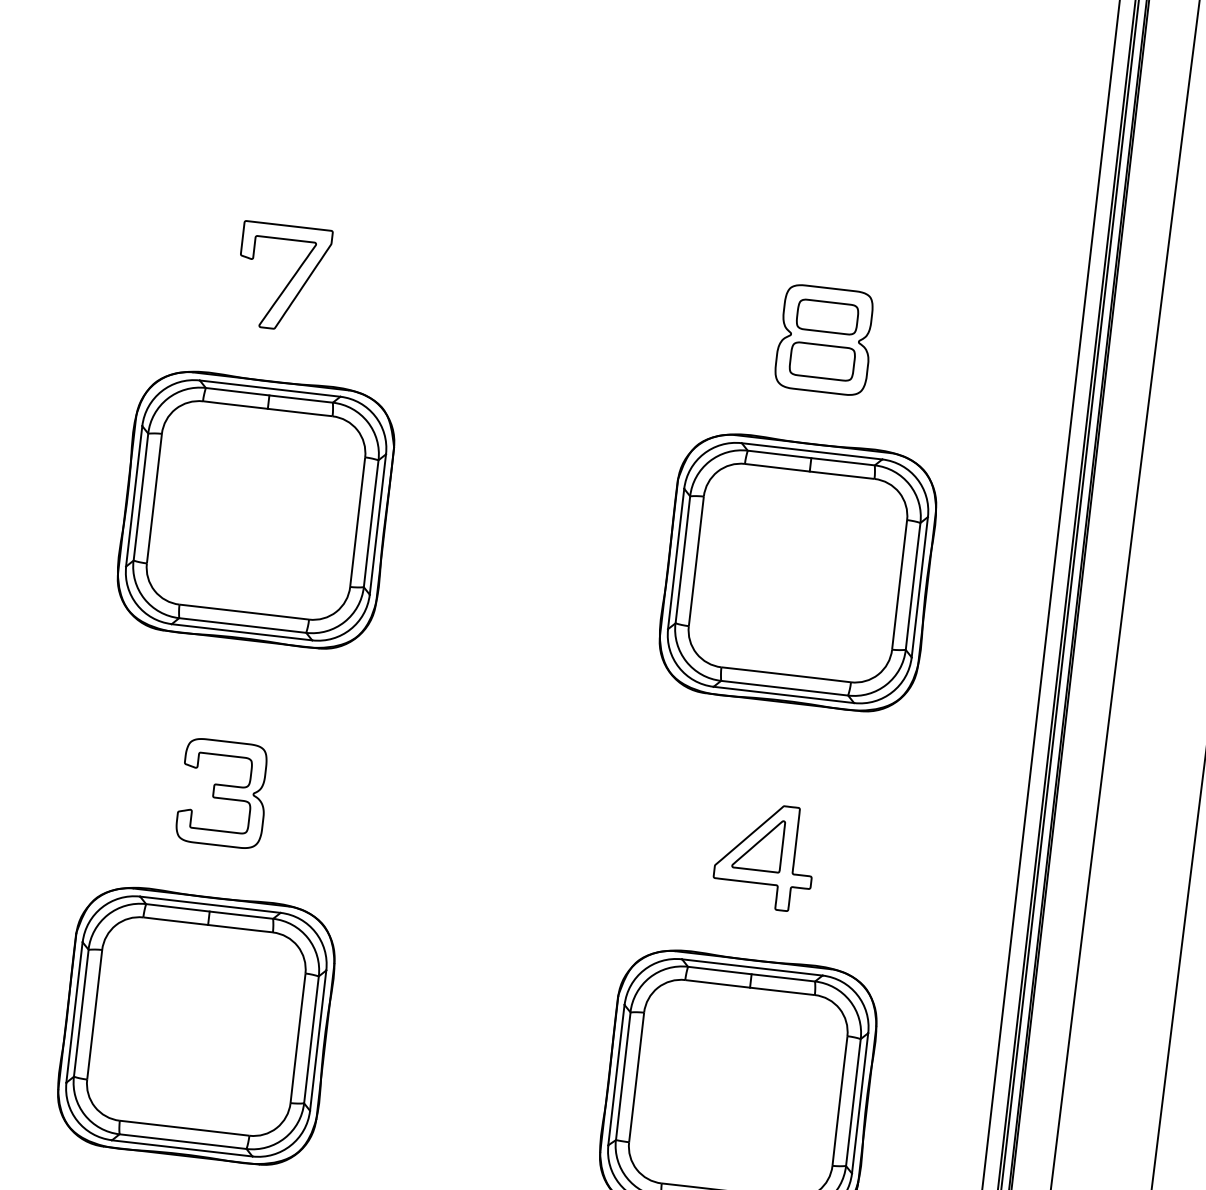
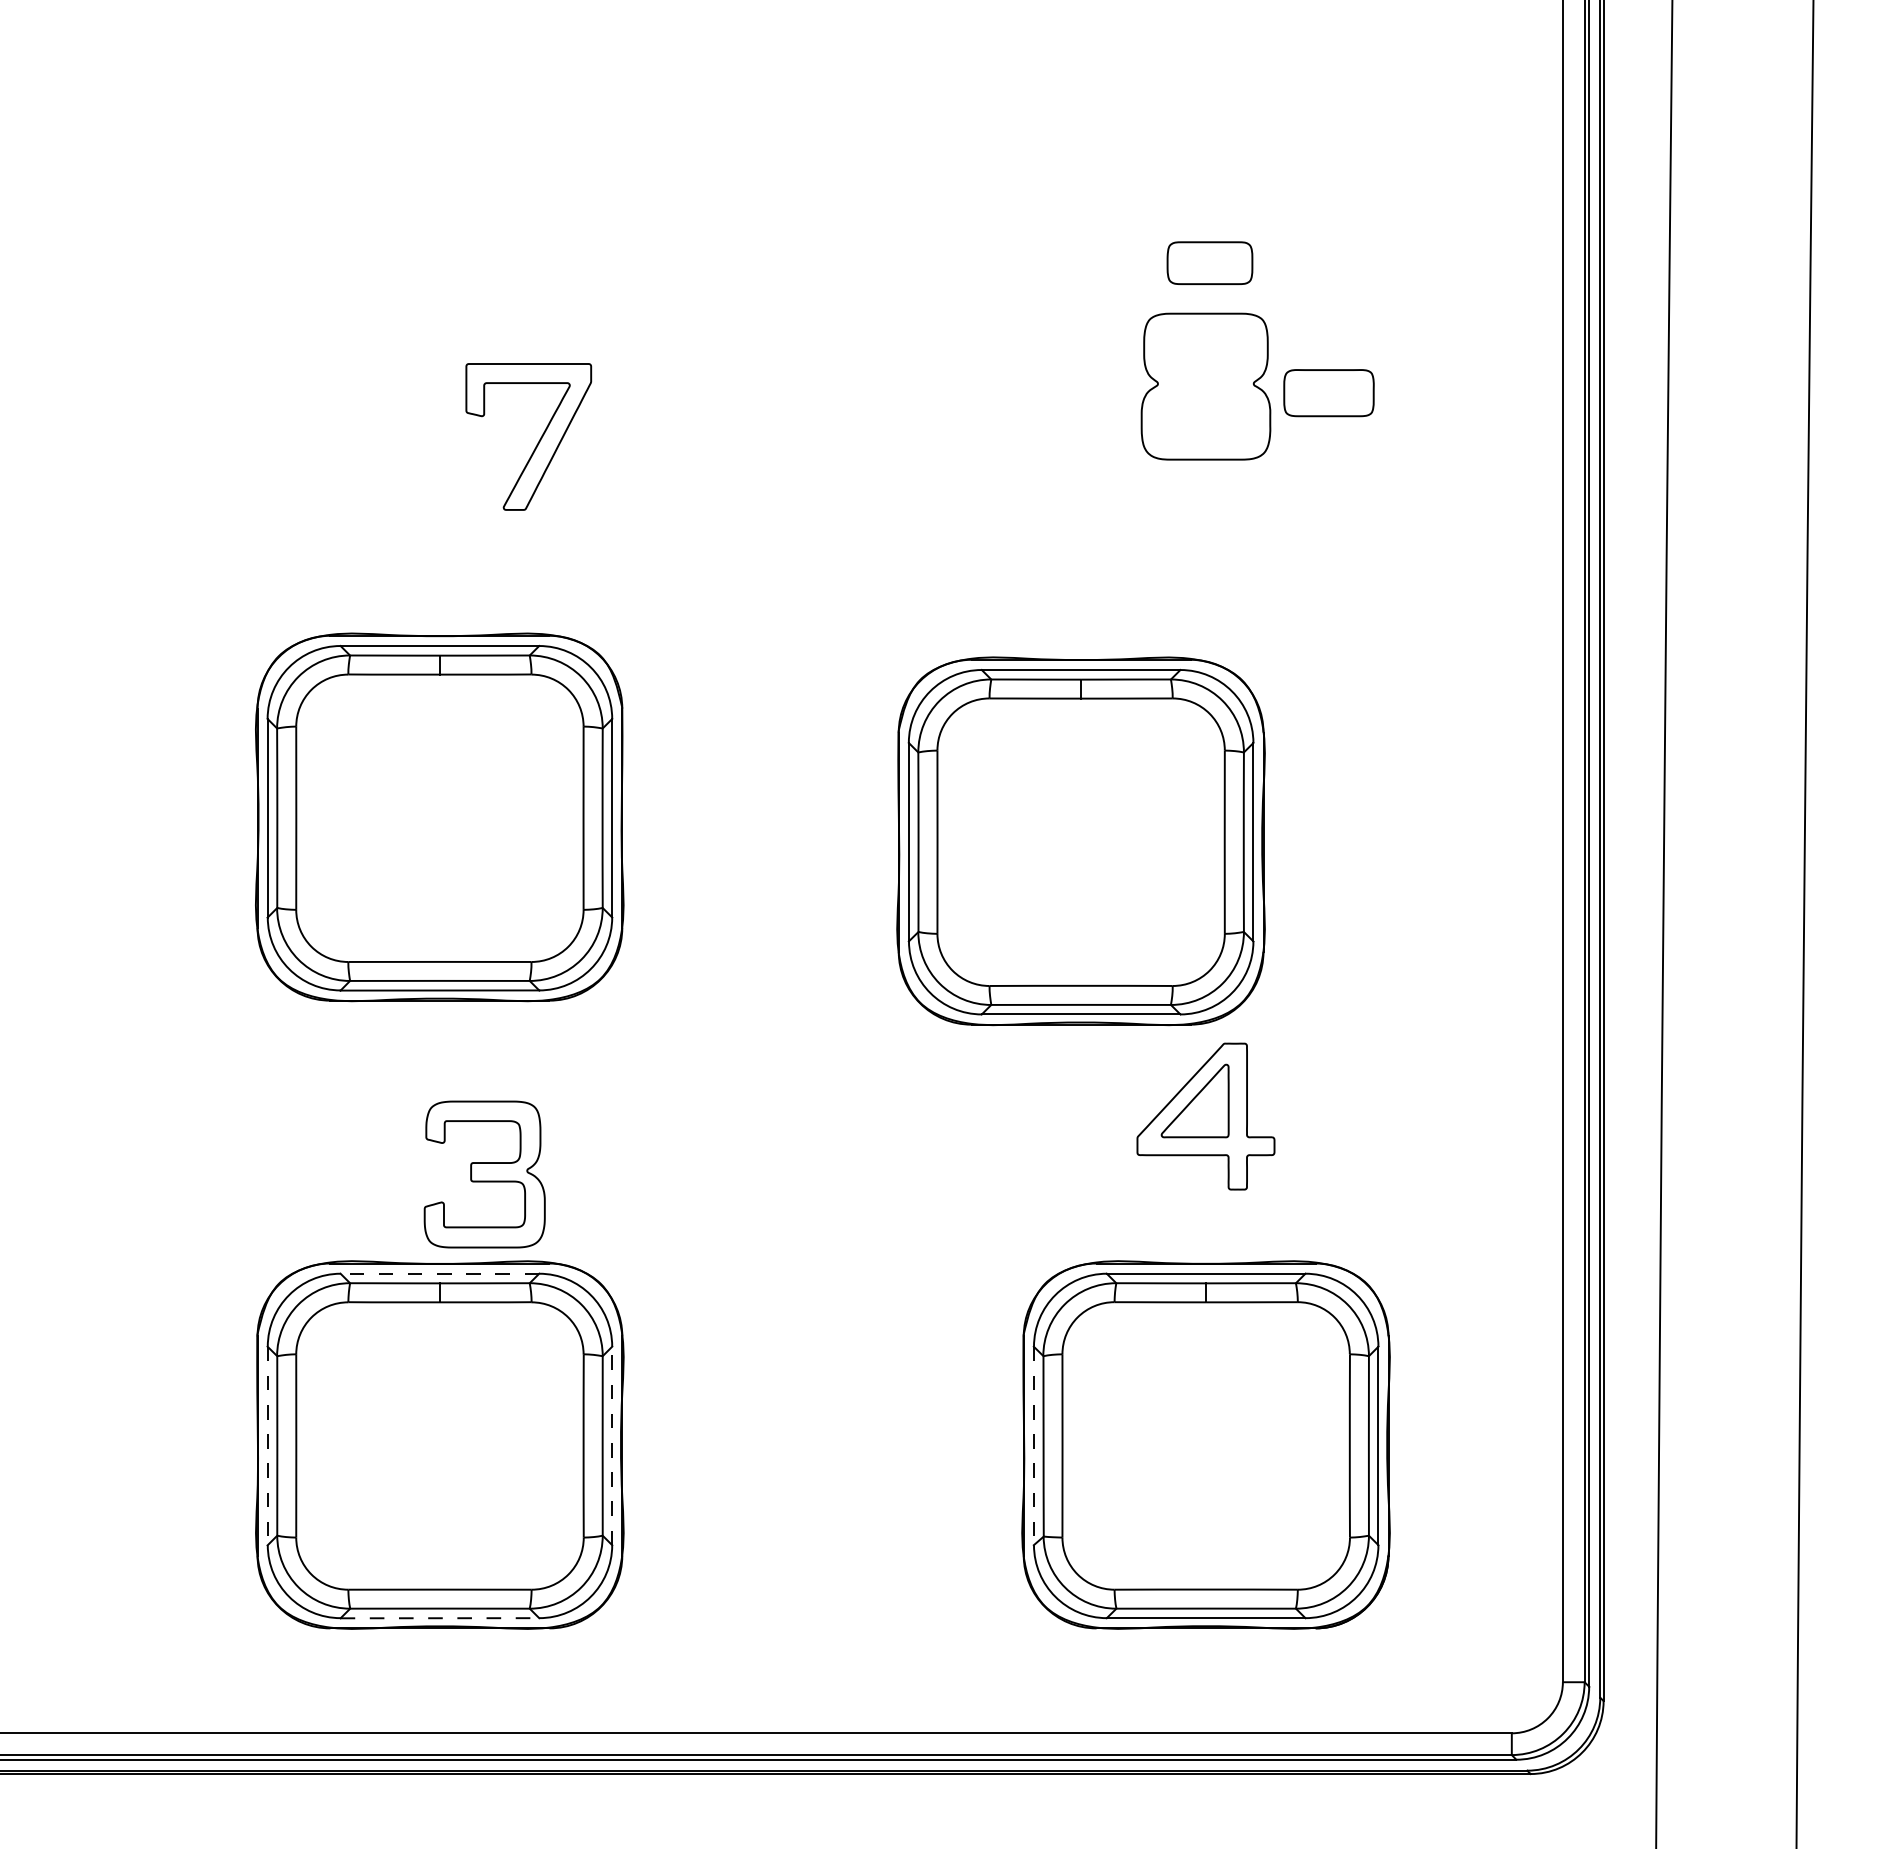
part: (288, 282) -> (537, 442), moved
part: (827, 316) -> (1209, 262), moved
part: (821, 361) -> (1328, 393), moved
part: (255, 509) -> (439, 817), moved
part: (797, 572) -> (1080, 841), moved
part: (222, 793) -> (484, 1174), moved
line: (210, 904) -> (439, 1273), solid -> dashed
line: (74, 1012) -> (267, 1446), solid -> dashed
line: (318, 1040) -> (612, 1445), solid -> dashed
line: (616, 1075) -> (1033, 1446), solid -> dashed
line: (182, 1148) -> (440, 1618), solid -> dashed

